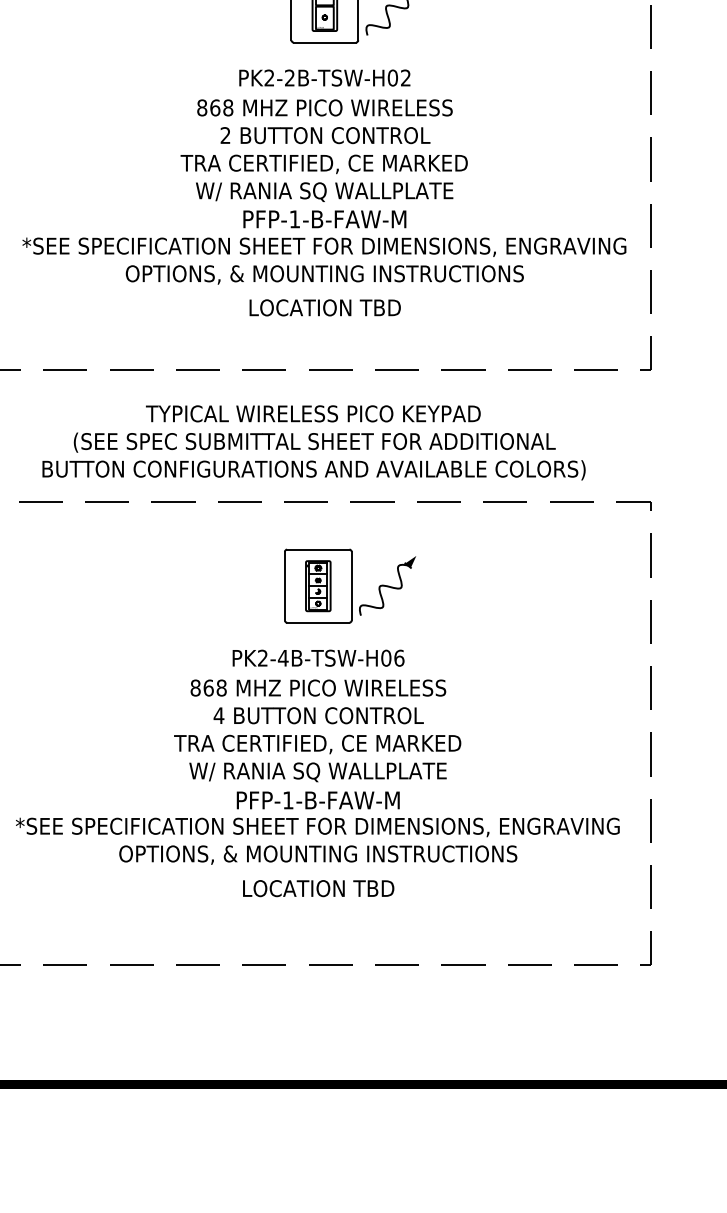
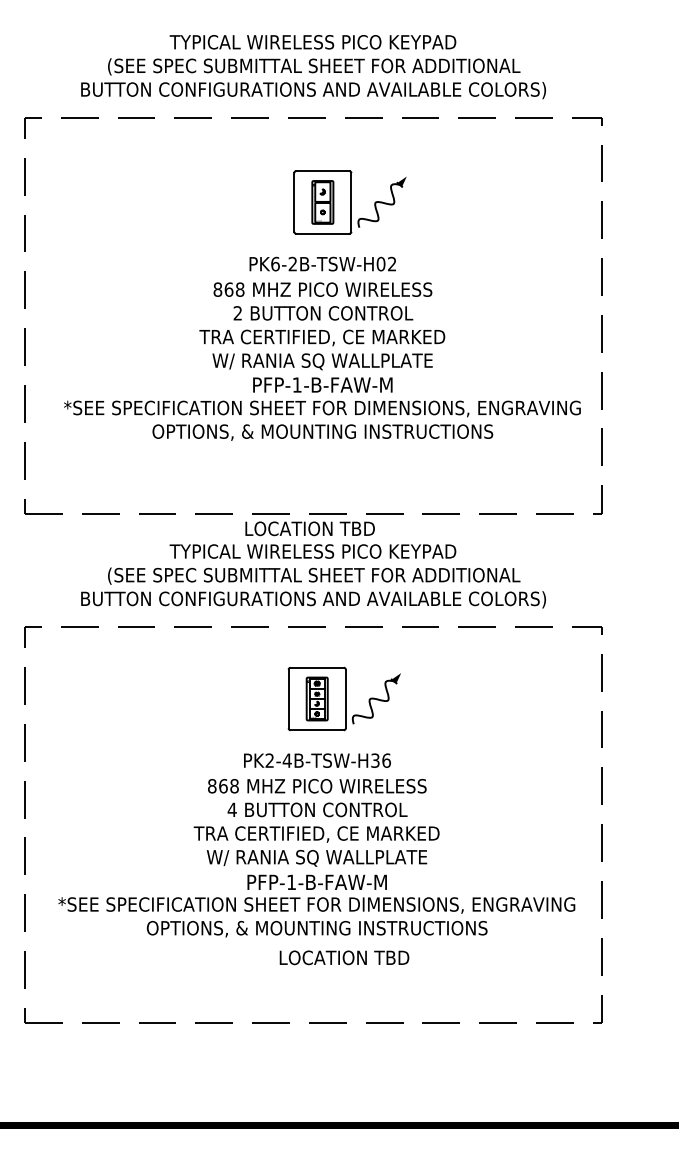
text: (269, 77) -> (275, 263), PK2-2B-TSW-H02 -> PK6-2B-TSW-H02
text: (324, 307) -> (309, 528), moved
text: (386, 658) -> (375, 760), PK2-4B-TSW-H06 -> PK2-4B-TSW-H36
text: (318, 888) -> (344, 957), moved

